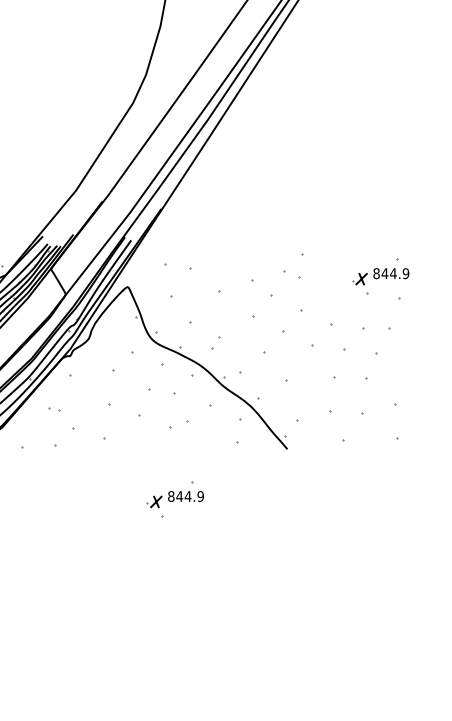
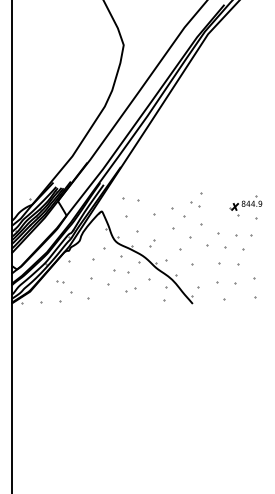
part: (174, 499) -> (128, 332), removed

